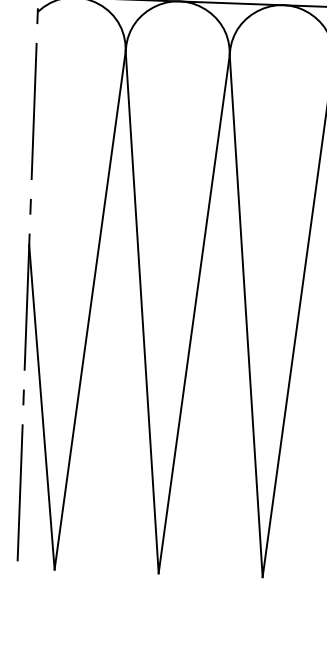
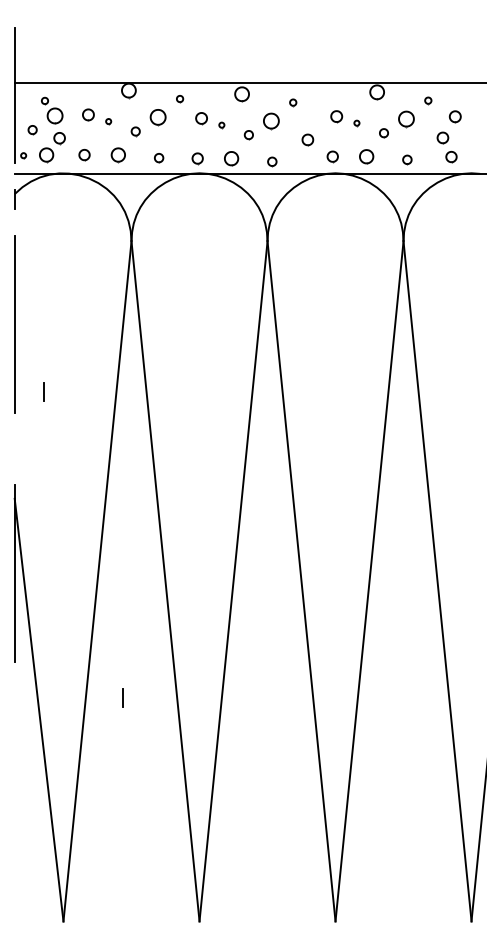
line: (30, 206) -> (43, 391), moved
line: (23, 396) -> (122, 697), moved
line: (19, 492) -> (14, 822), removed

